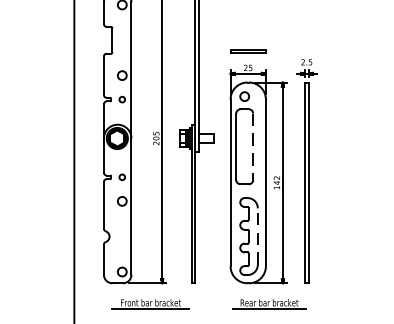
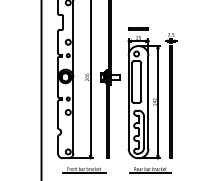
line: (253, 147) -> (141, 82), dashed -> solid
line: (256, 237) -> (143, 132), dashed -> solid

